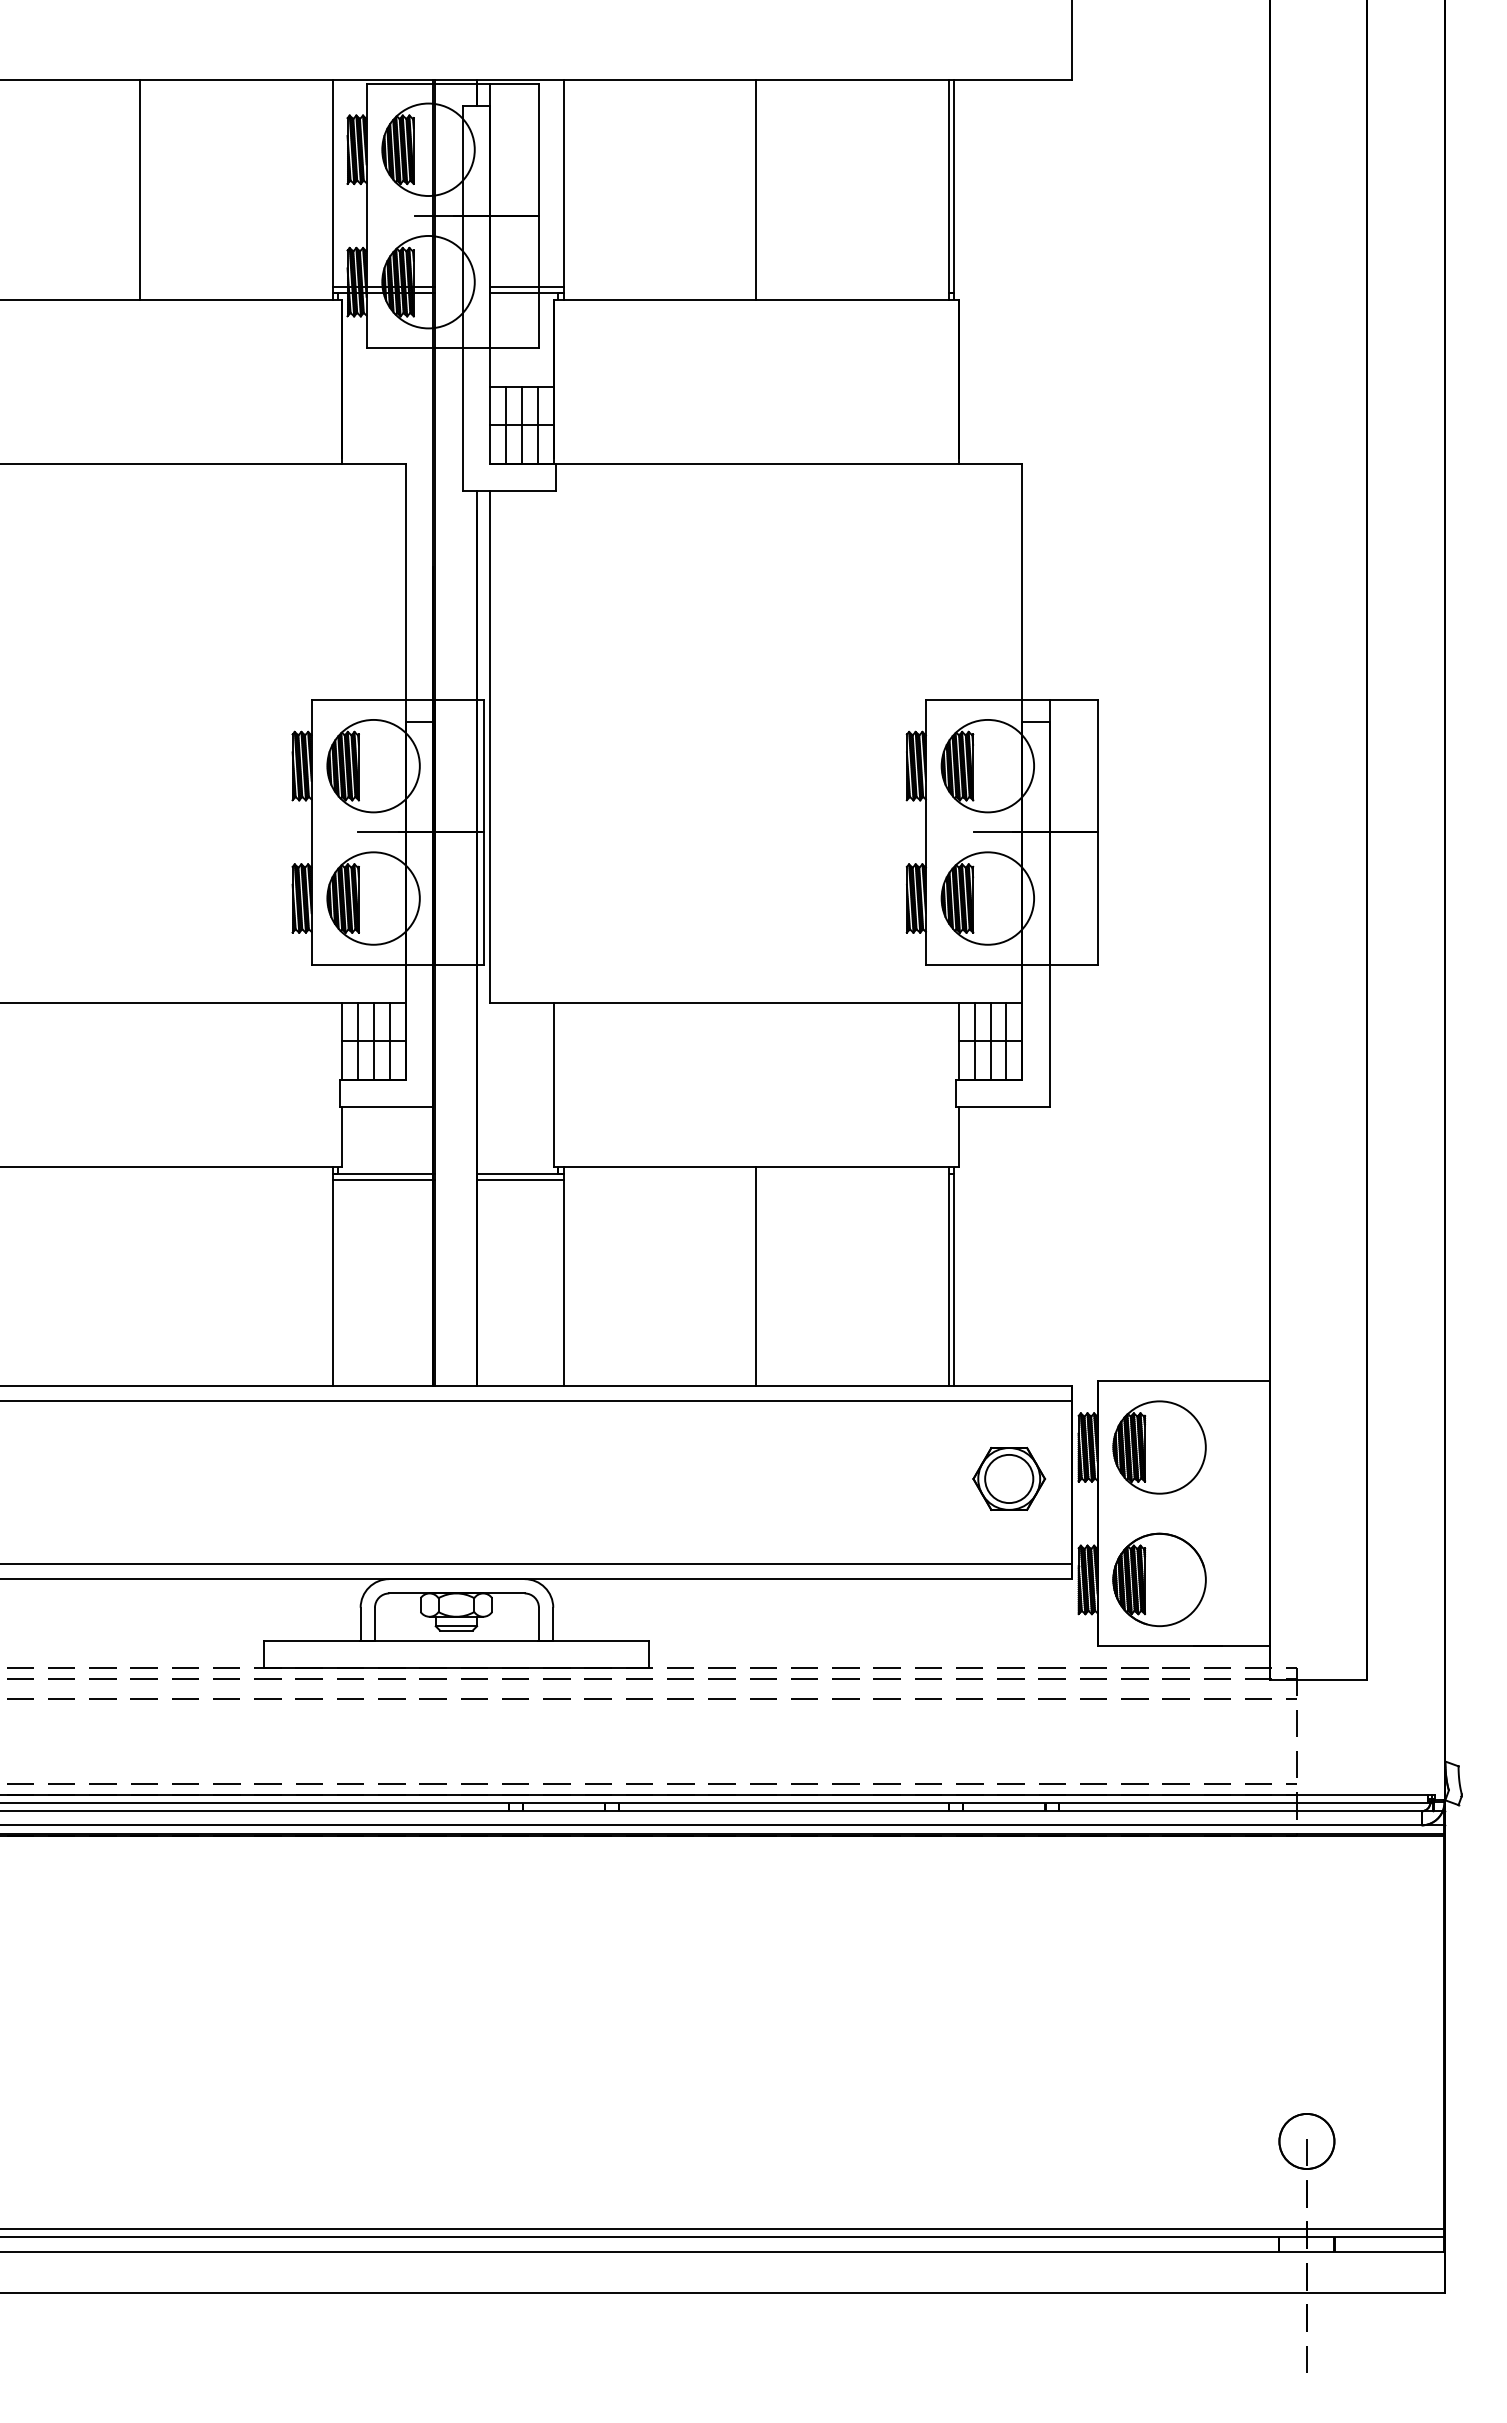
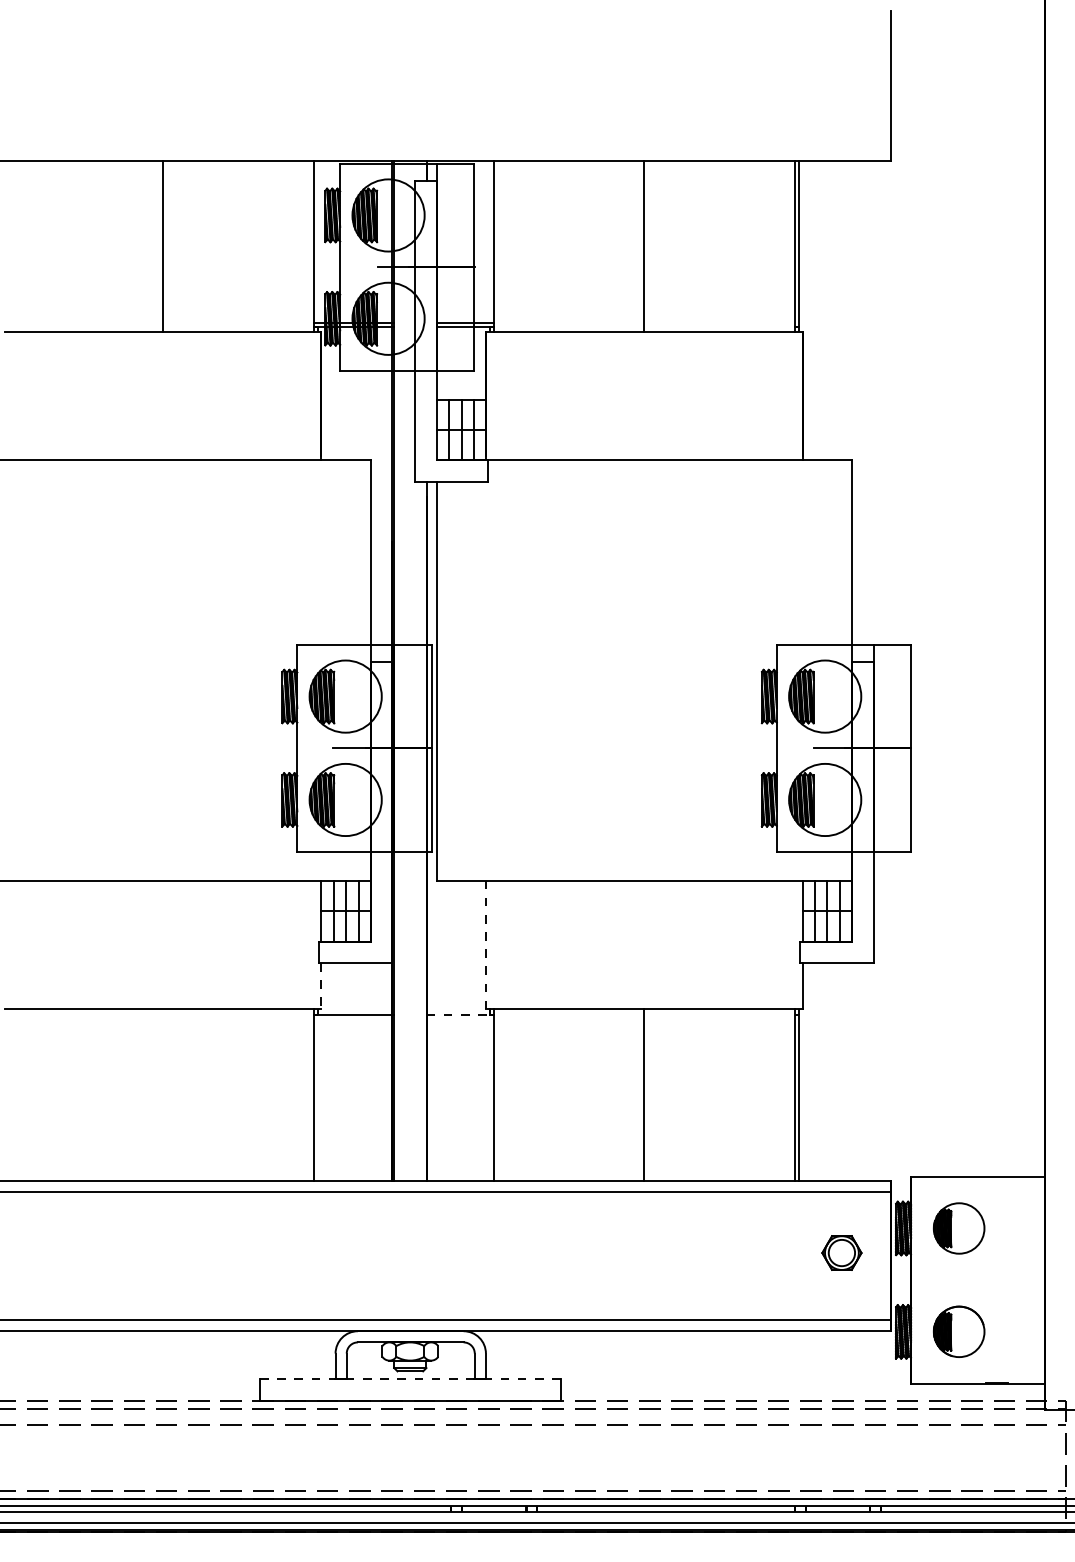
line: (553, 1084) -> (486, 945), solid -> dashed
line: (342, 1137) -> (321, 986), solid -> dashed
line: (521, 1173) -> (461, 1014), solid -> dashed
line: (383, 1179) -> (353, 1019), removed
line: (520, 1179) -> (460, 1019), removed
part: (1159, 1447) -> (959, 1228), size x0.7
part: (1009, 1478) -> (842, 1252), size x0.7
part: (1159, 1579) -> (959, 1331), size x0.7
line: (456, 1640) -> (410, 1379), solid -> dashed

